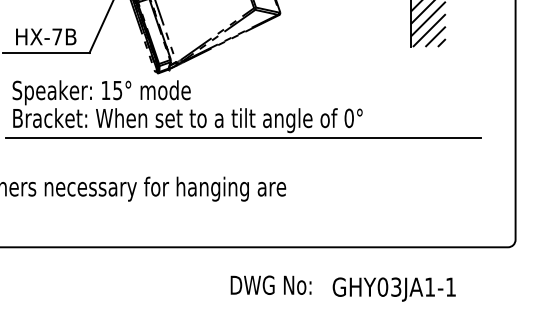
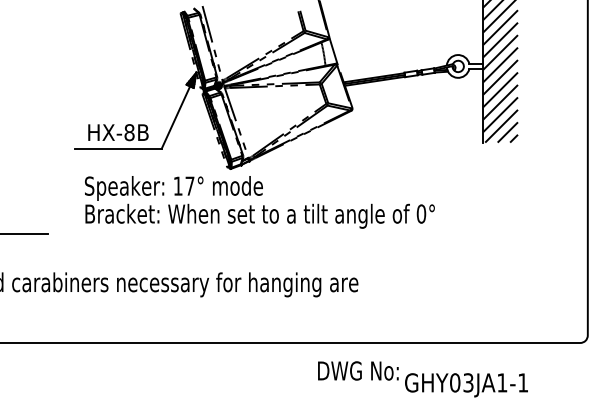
text: (57, 36) -> (129, 132), HX-7B -> HX-8B
text: (117, 89) -> (189, 185), 15° -> 17°
line: (243, 137) -> (315, 233), removed
text: (271, 284) -> (358, 370), moved

